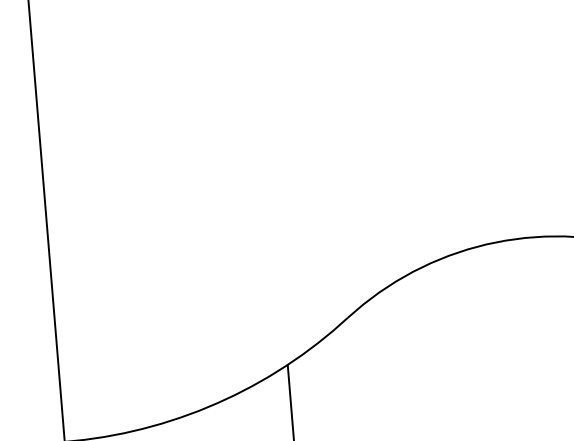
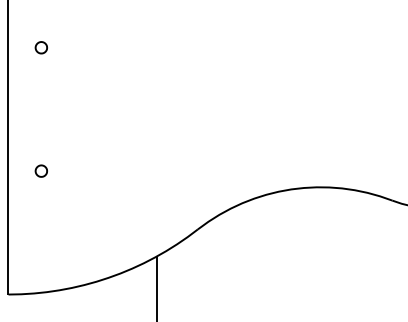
part: (82, 57) -> (40, 47), added
part: (98, 247) -> (40, 170), added

